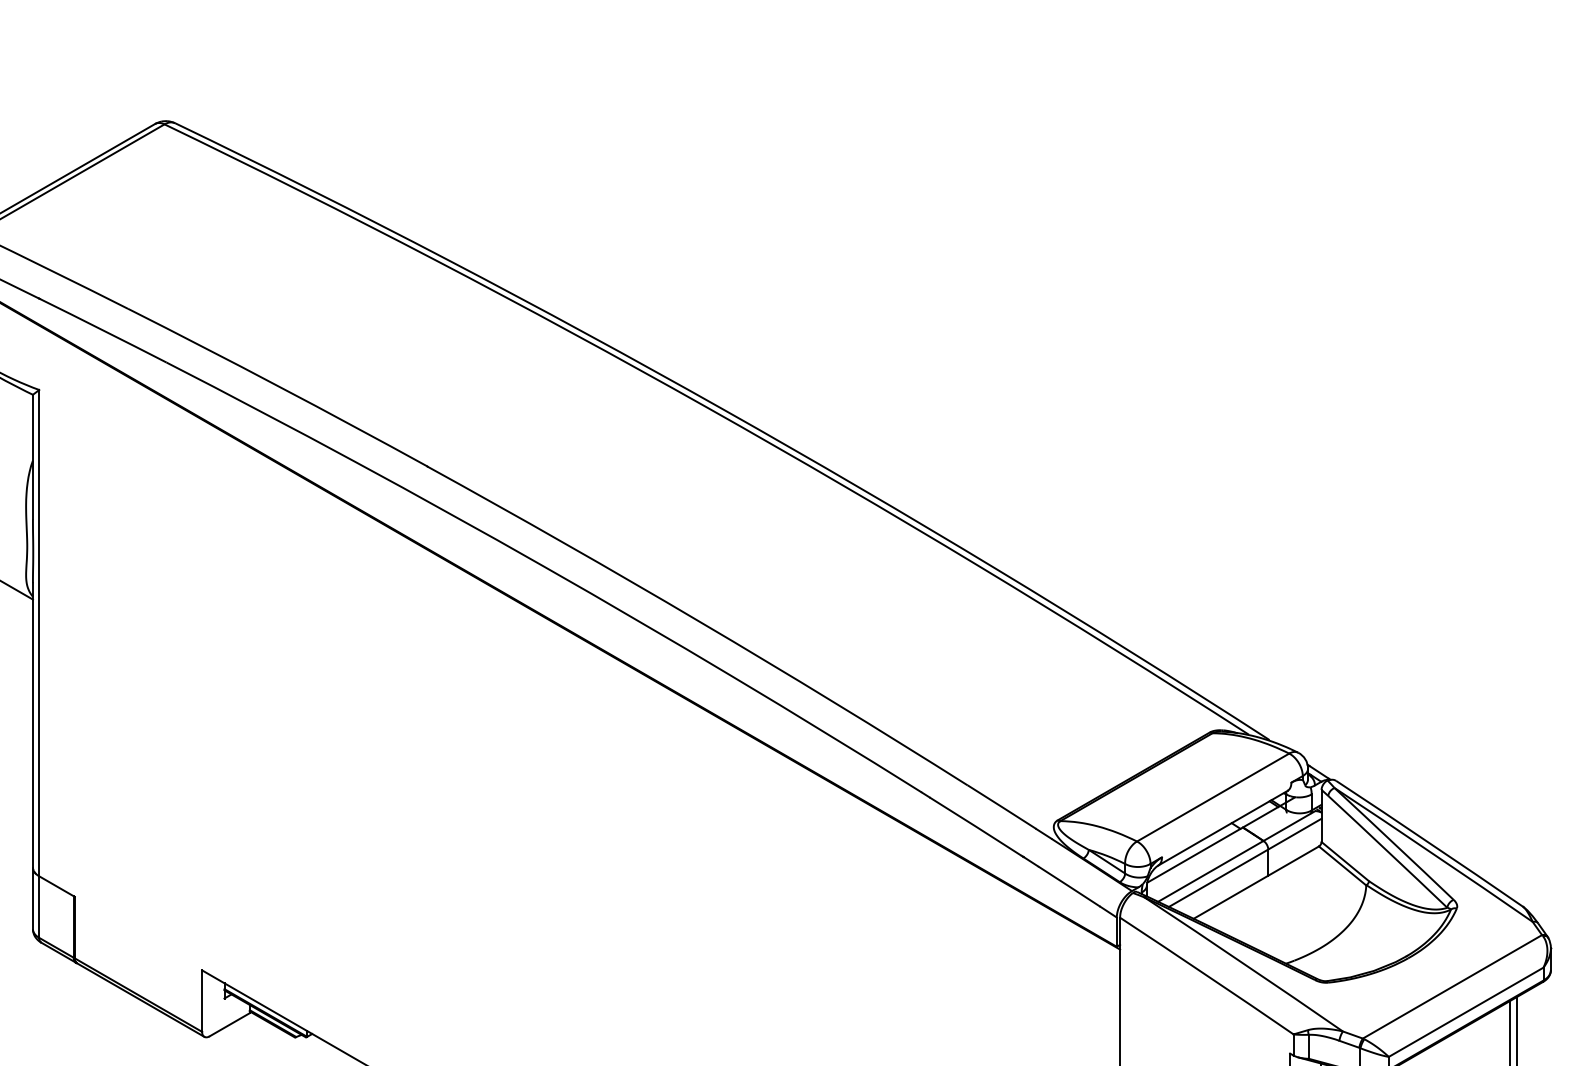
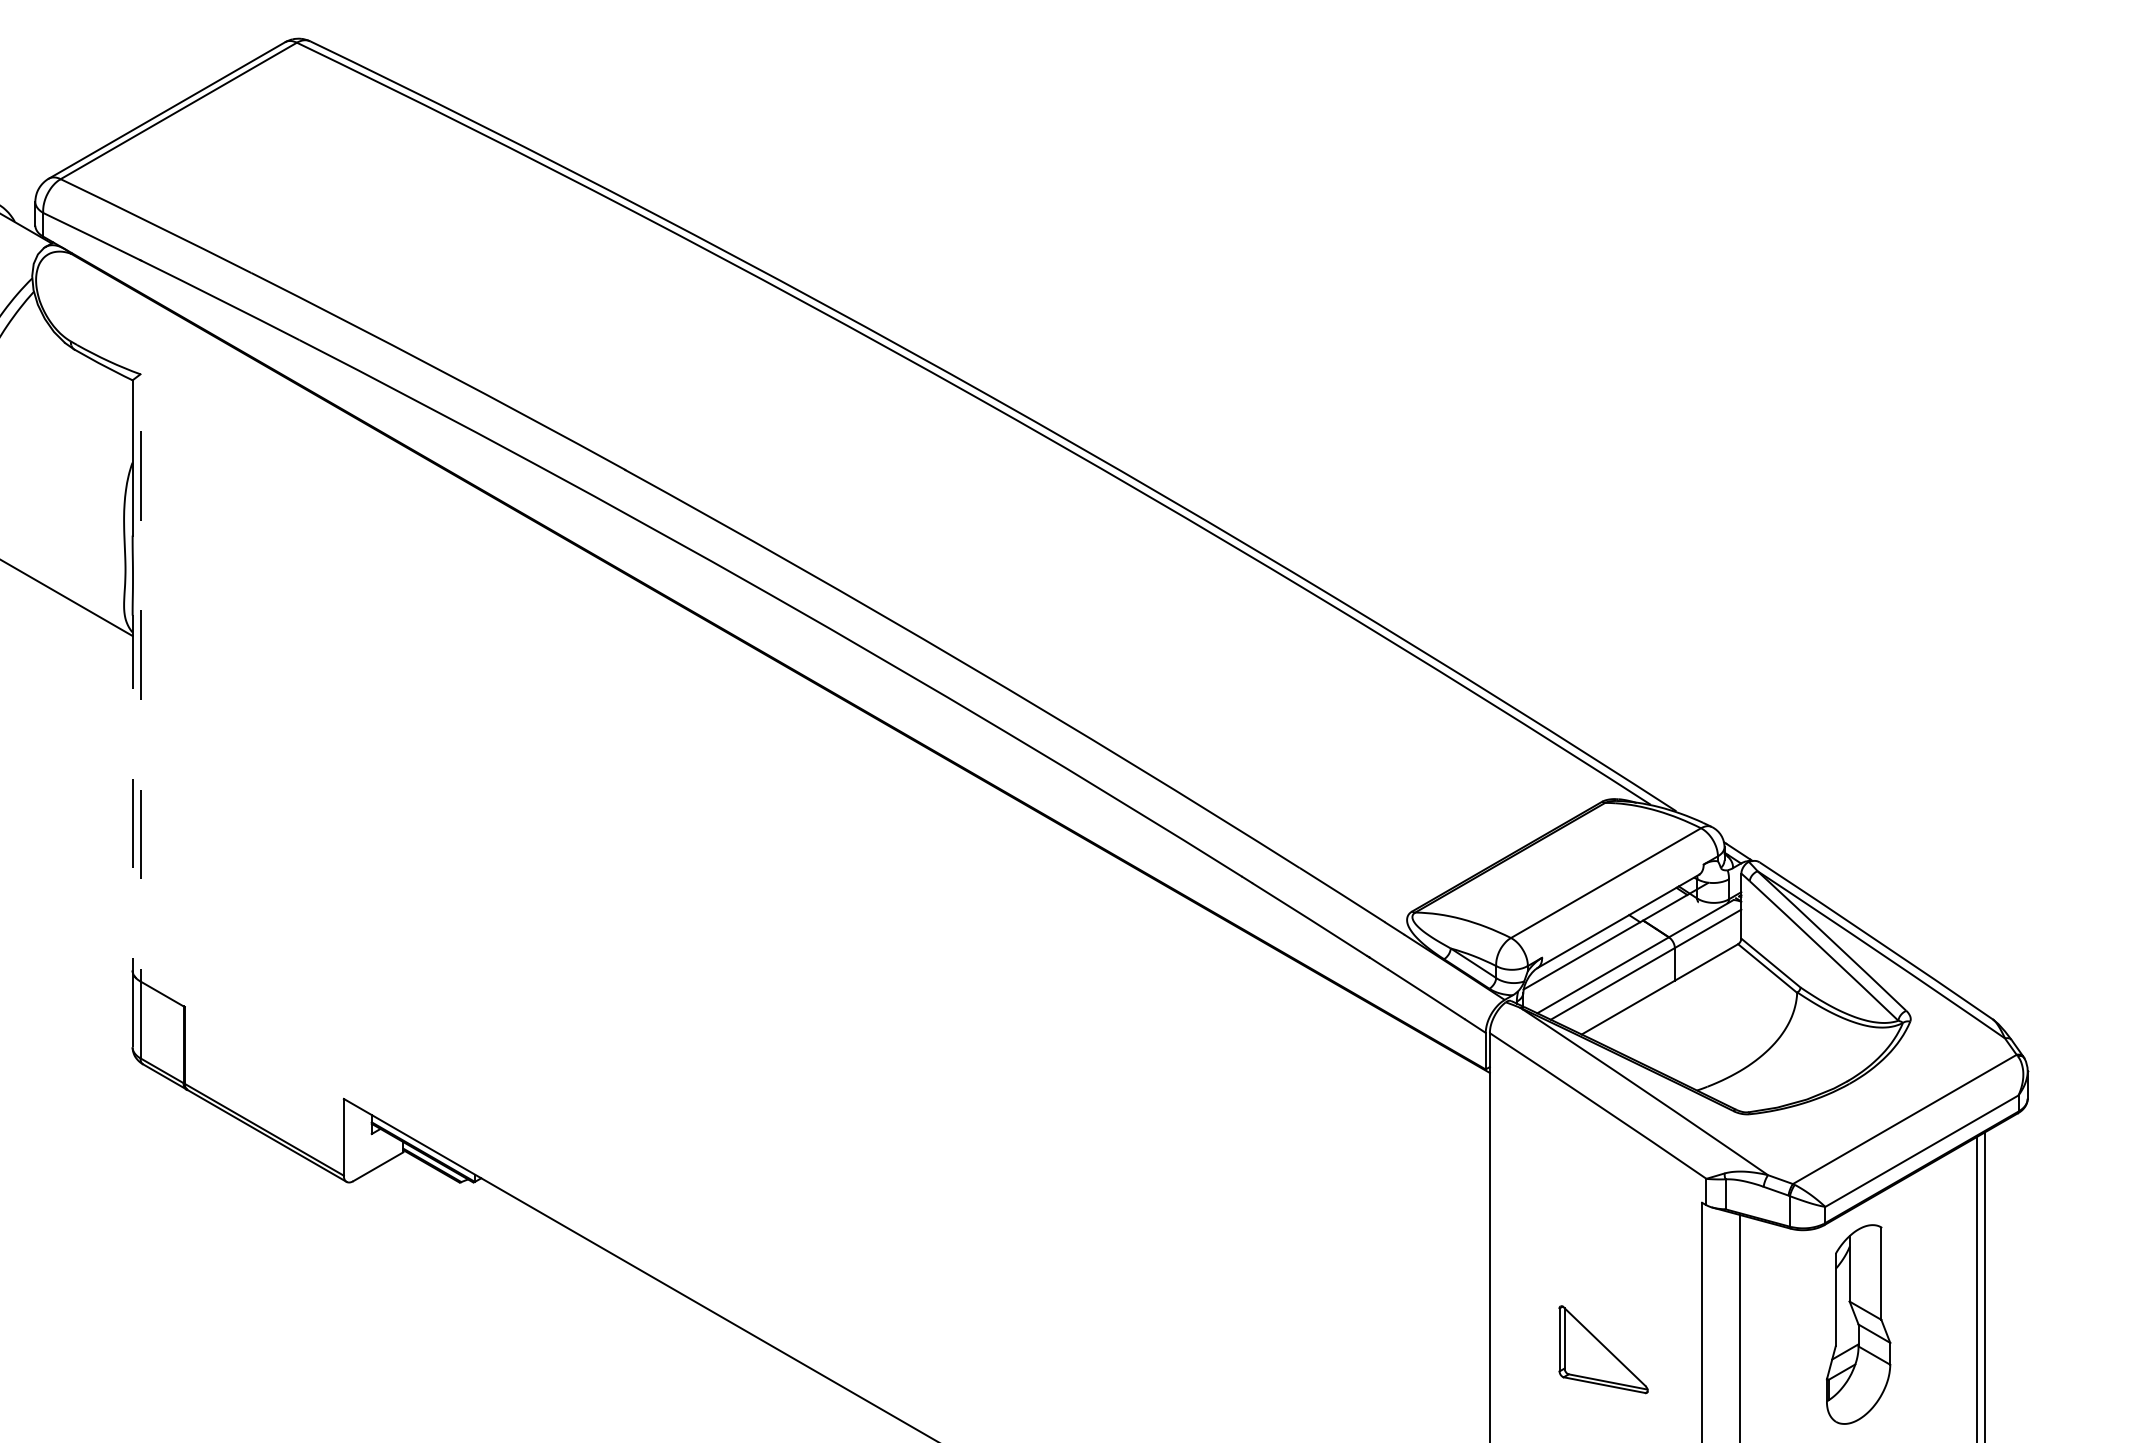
line: (39, 663) -> (140, 715), solid -> dashed
line: (32, 756) -> (132, 831), solid -> dashed

